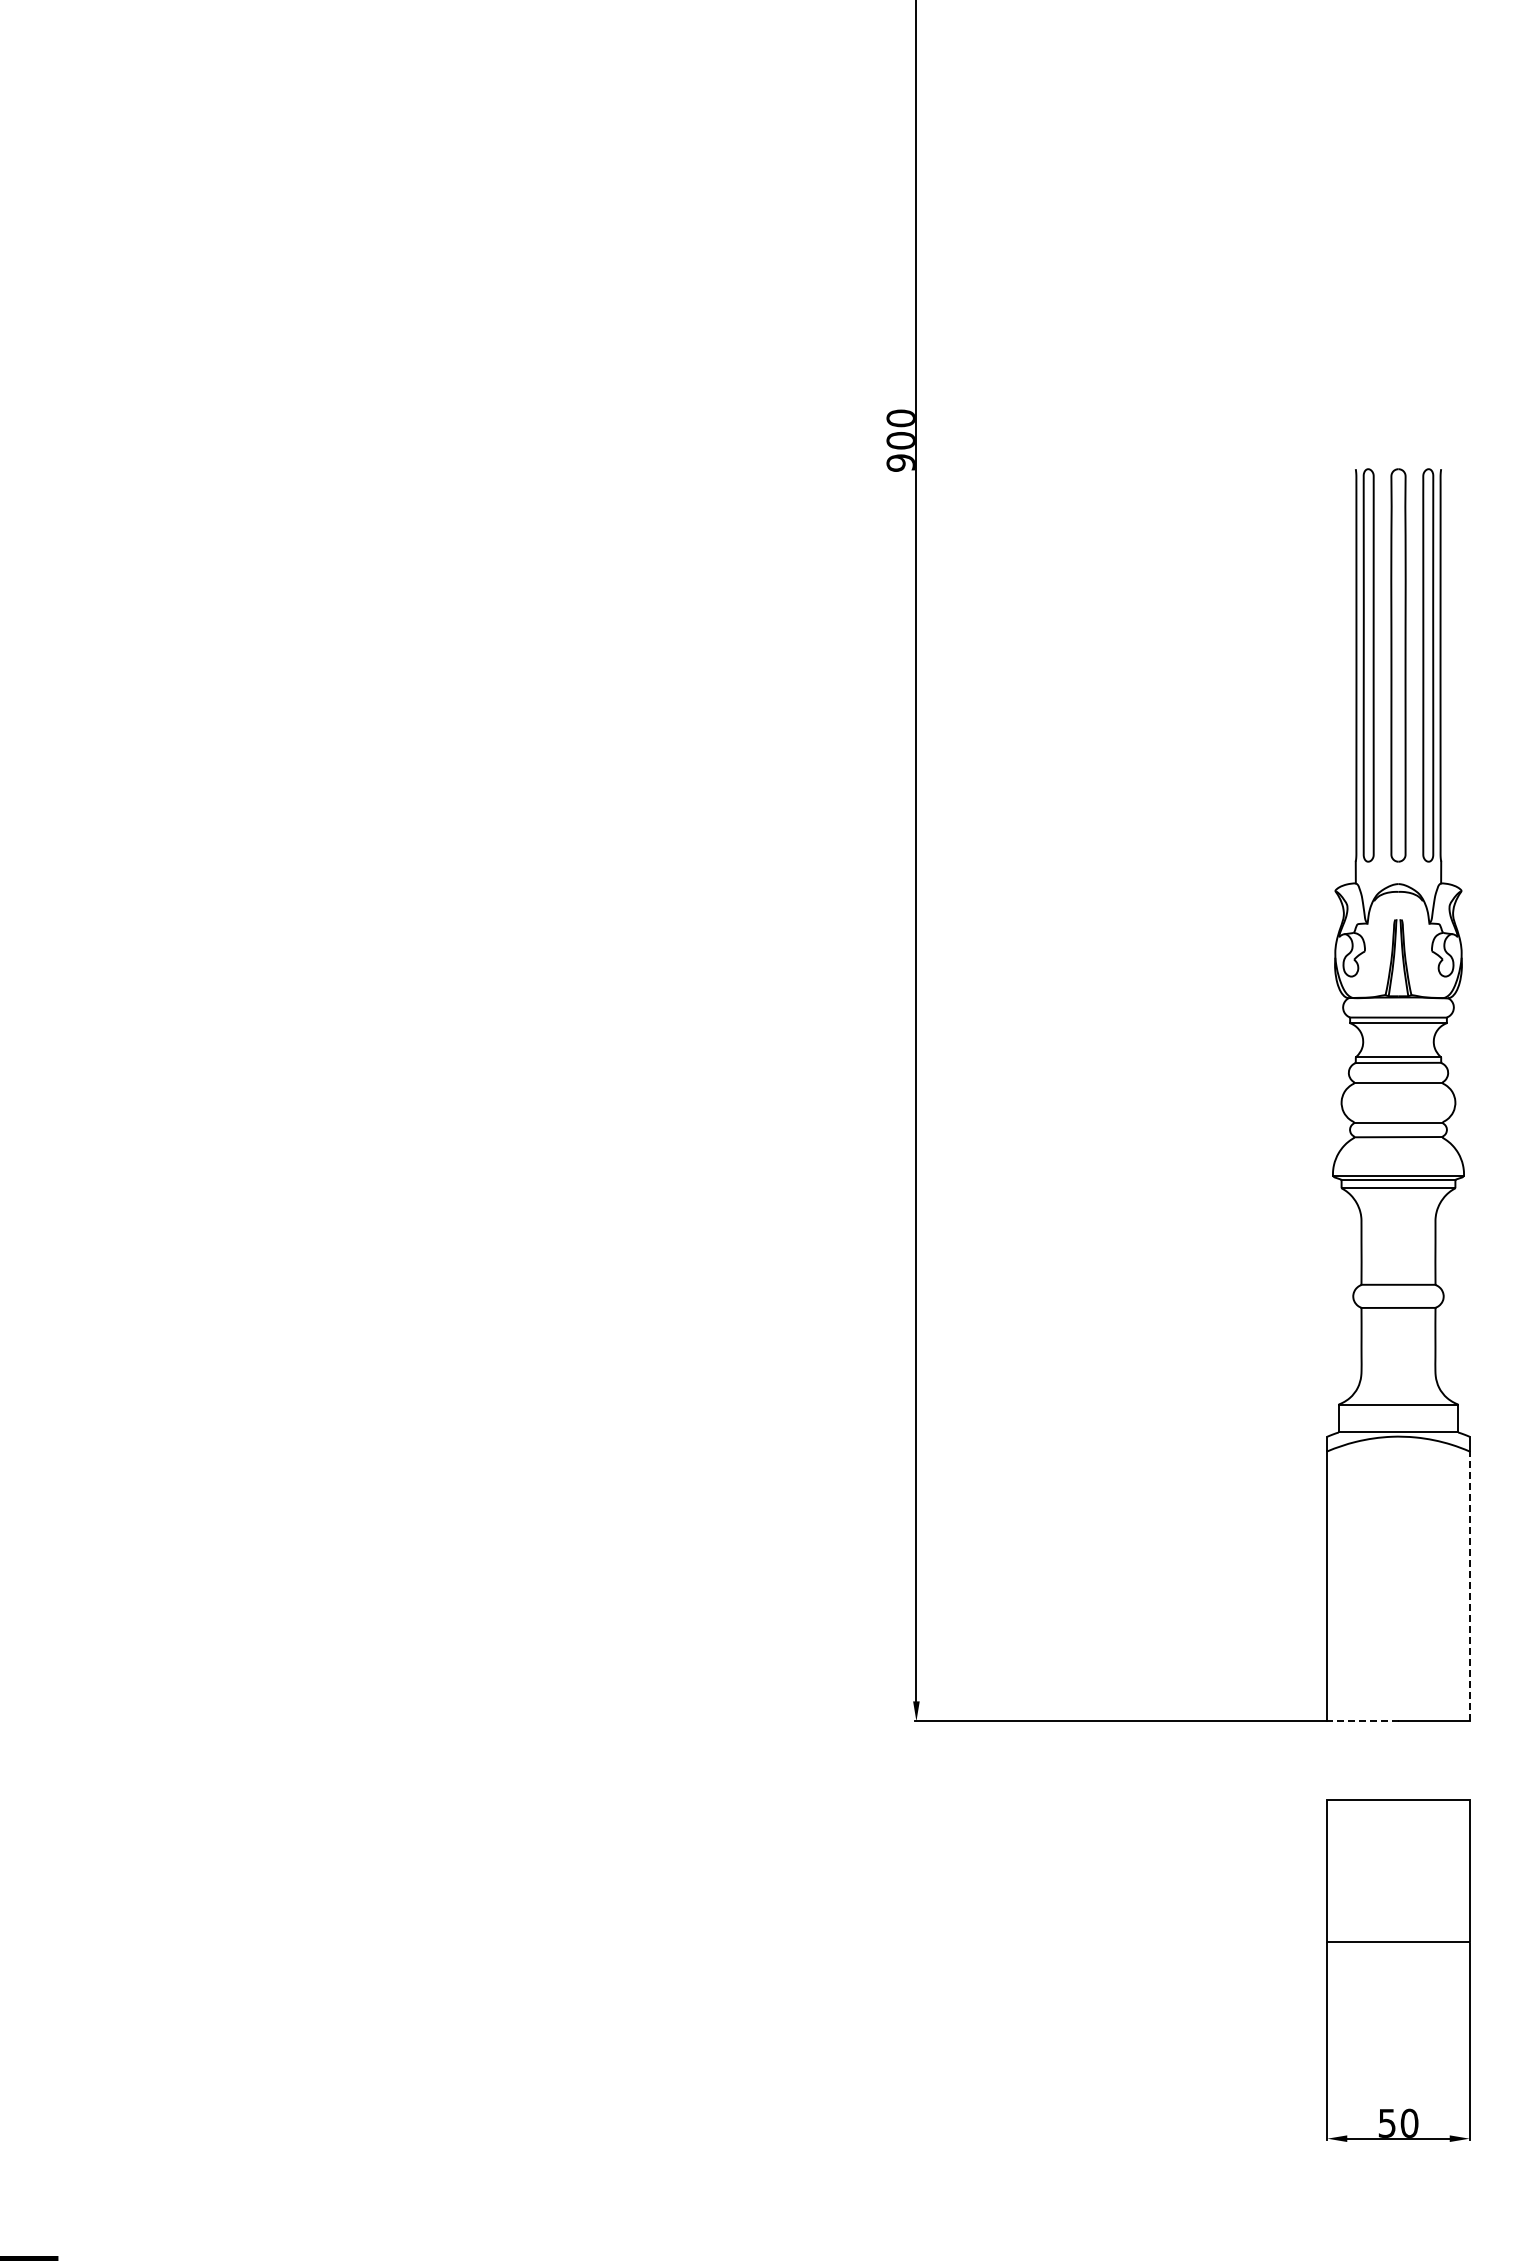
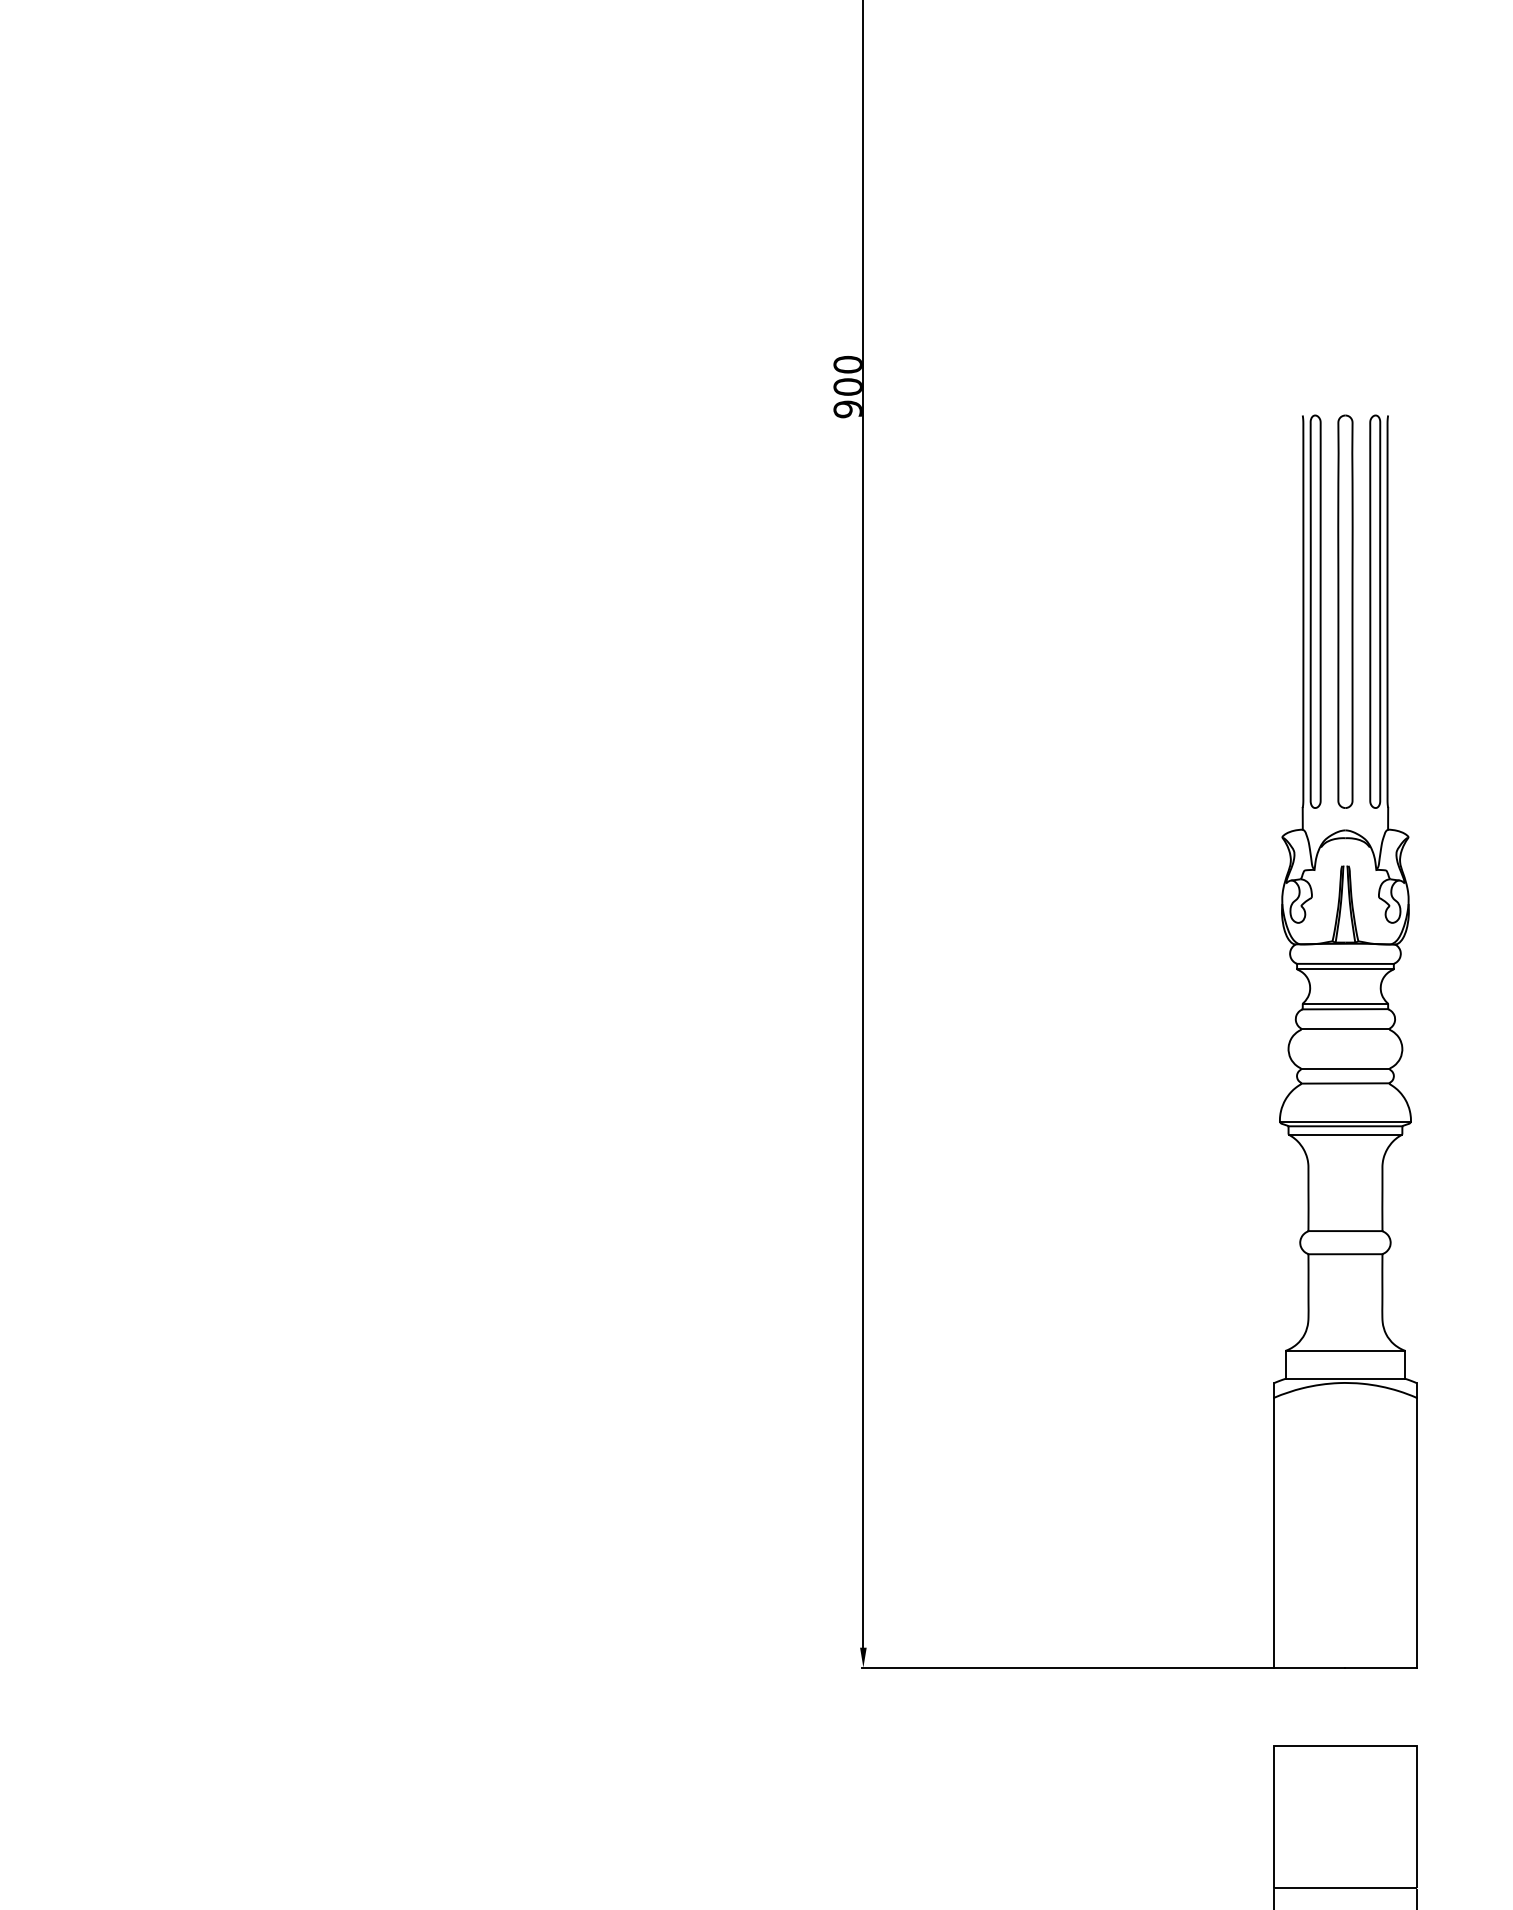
line: (1469, 1586) -> (1416, 1532), dashed -> solid
line: (1362, 1721) -> (1309, 1667), dashed -> solid

